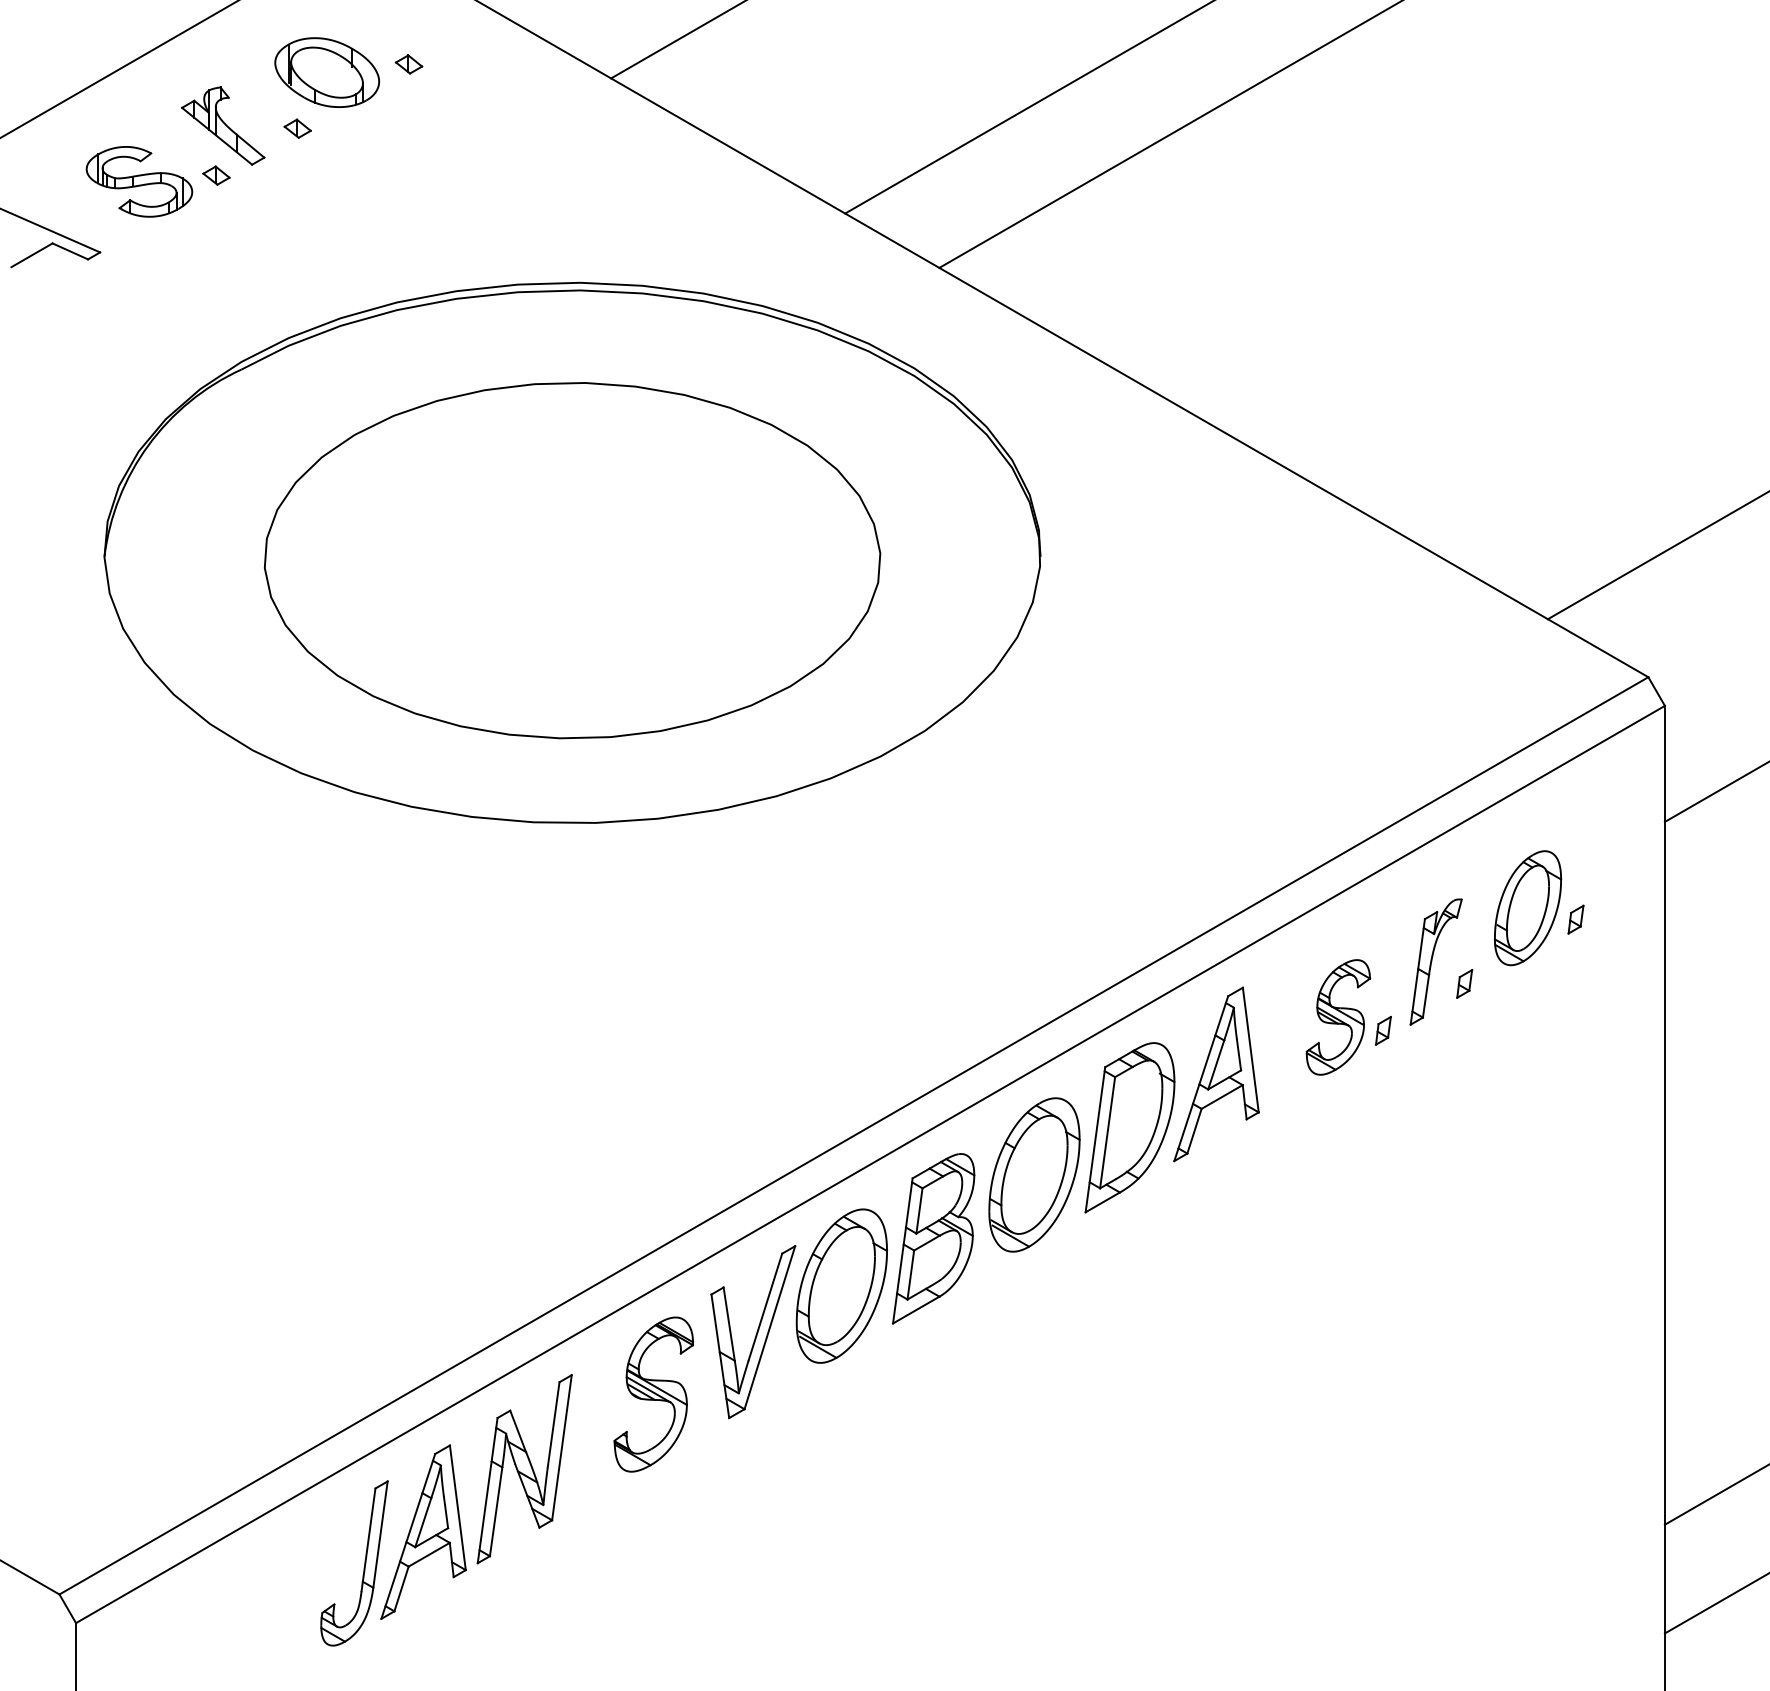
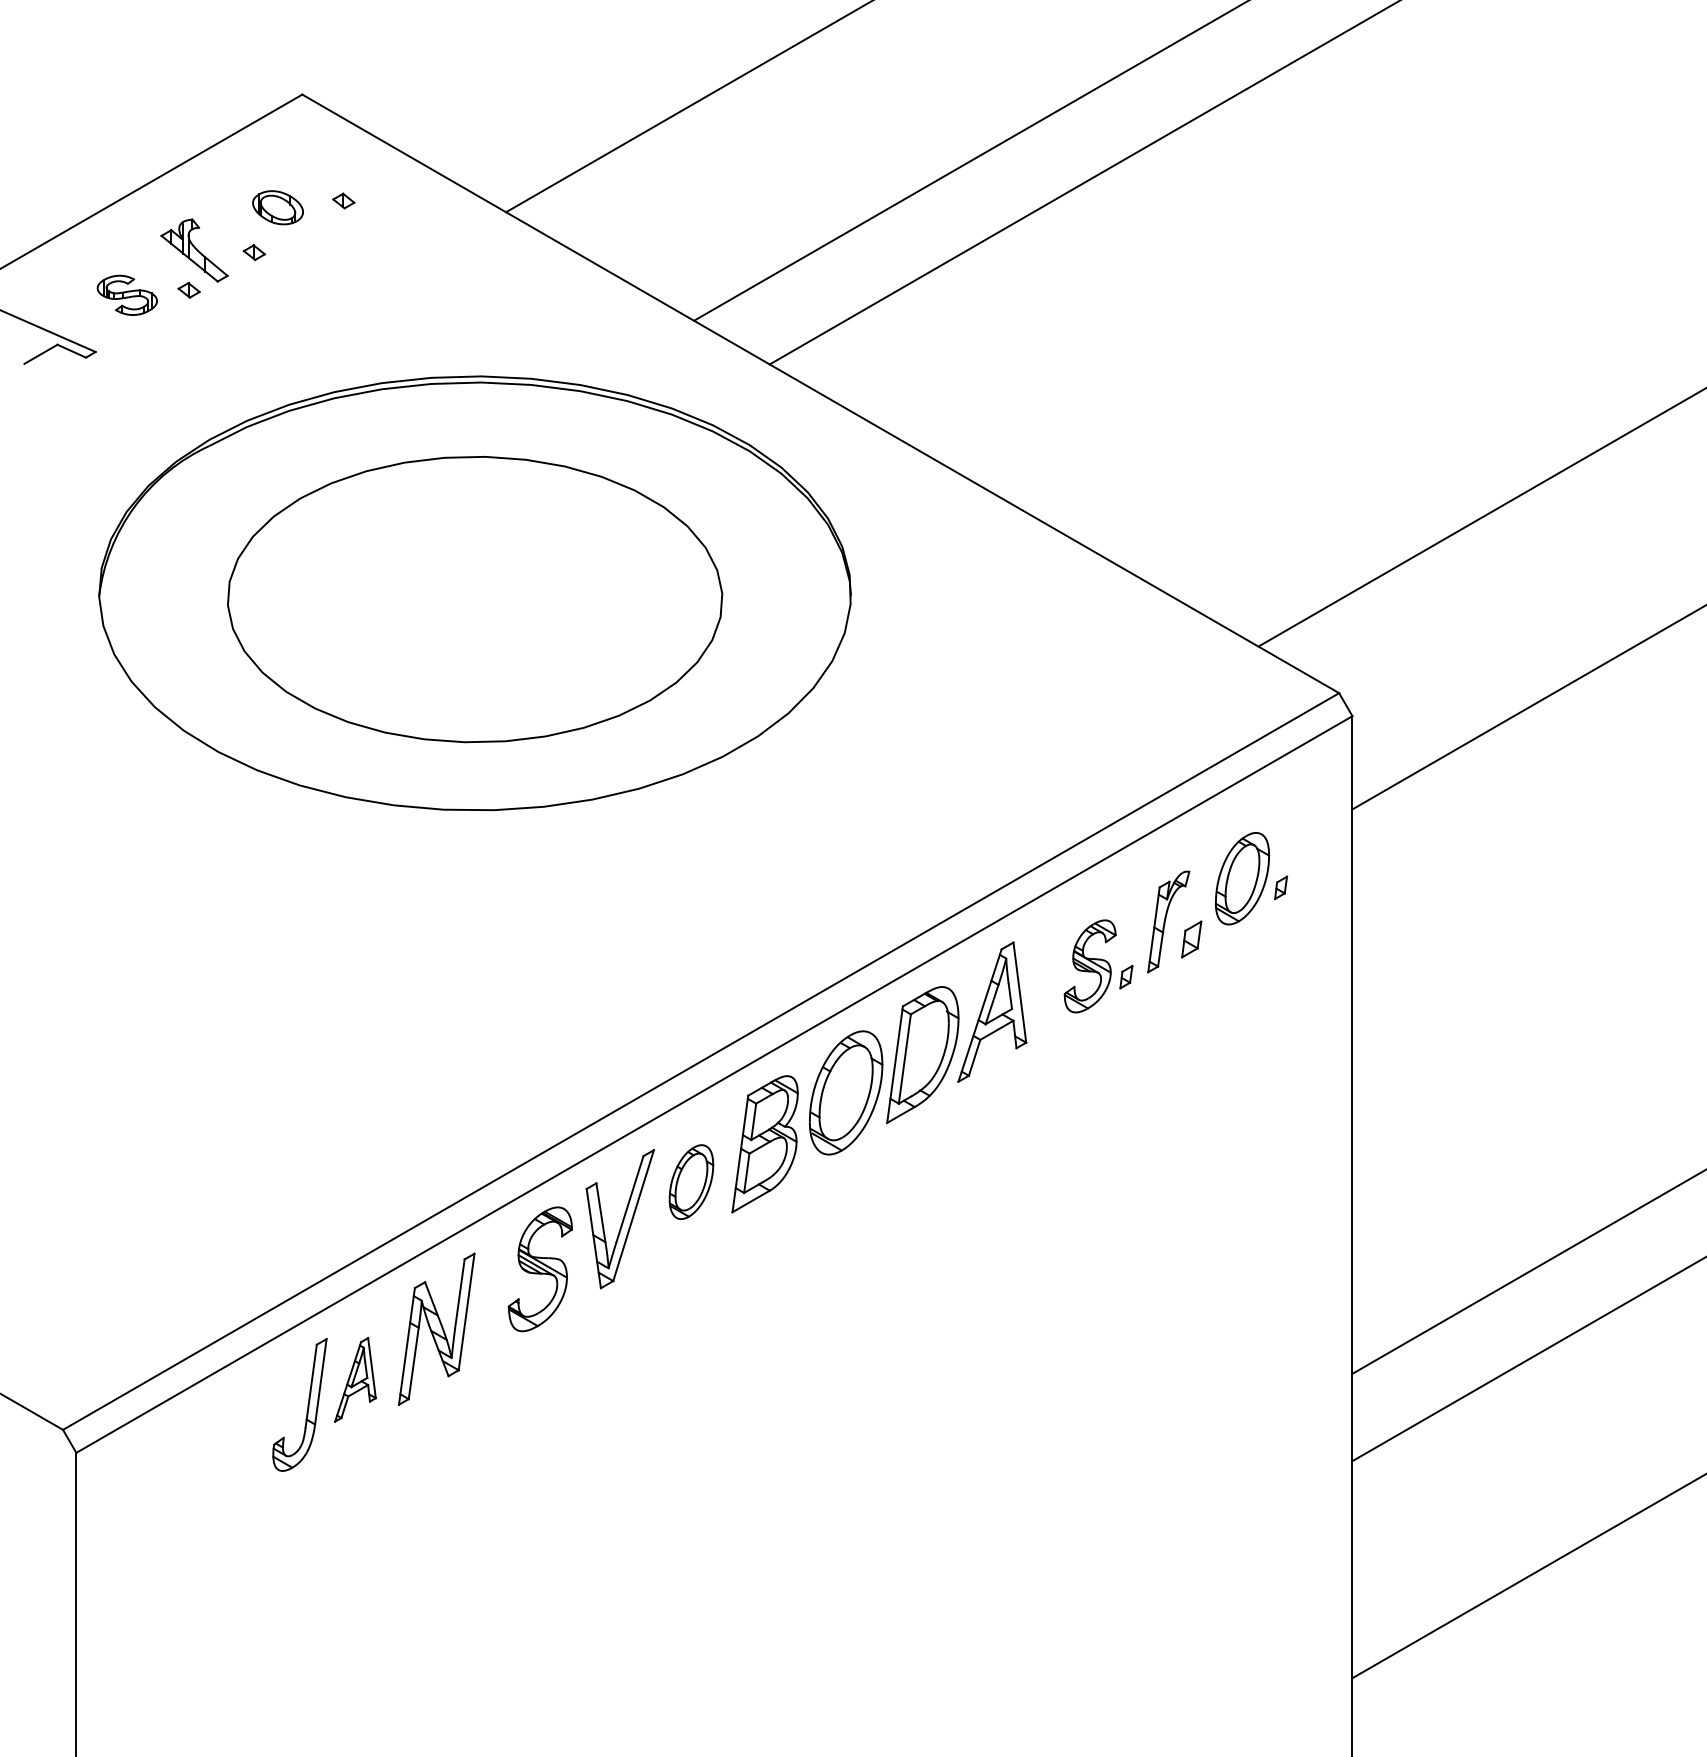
part: (326, 72) -> (277, 207), size x0.6
part: (139, 182) -> (127, 295), size x0.7
part: (1464, 983) -> (1191, 939), size x1.6
part: (841, 1285) -> (691, 1181), size x0.6
part: (423, 1531) -> (355, 1379), size x0.6

